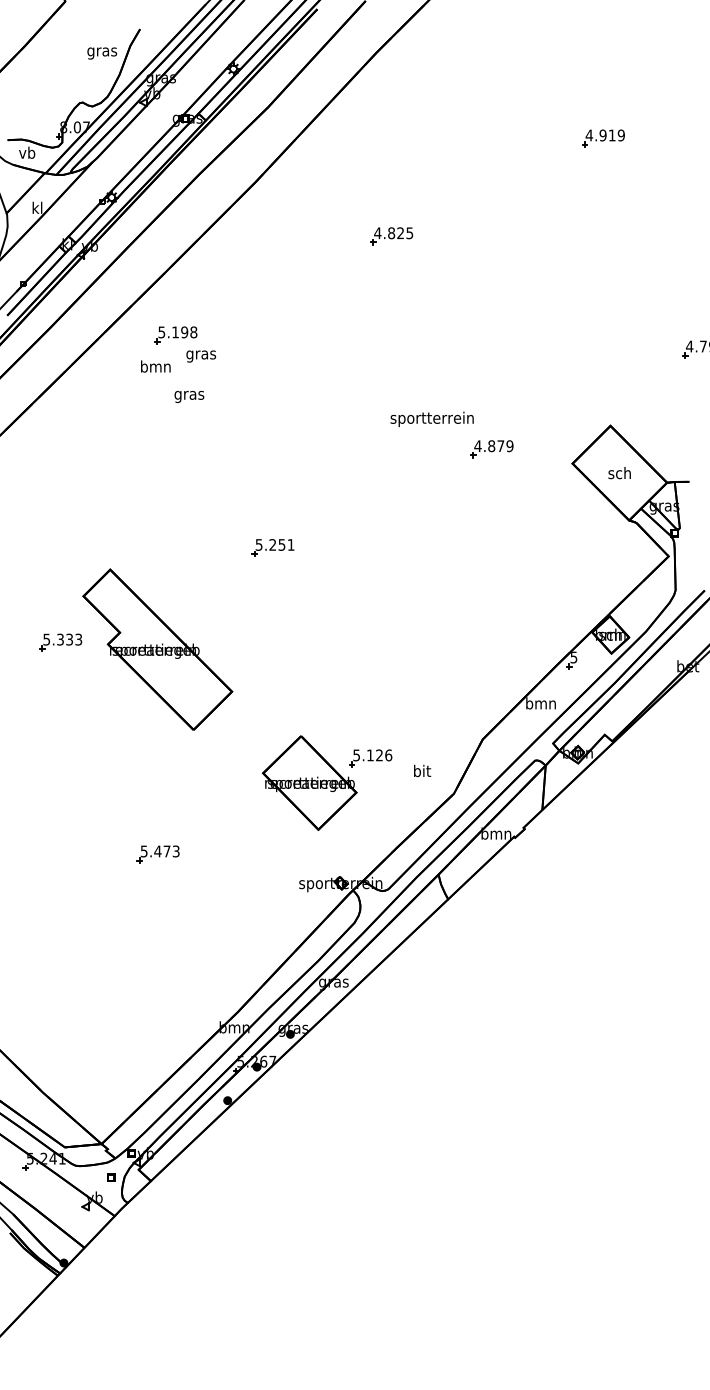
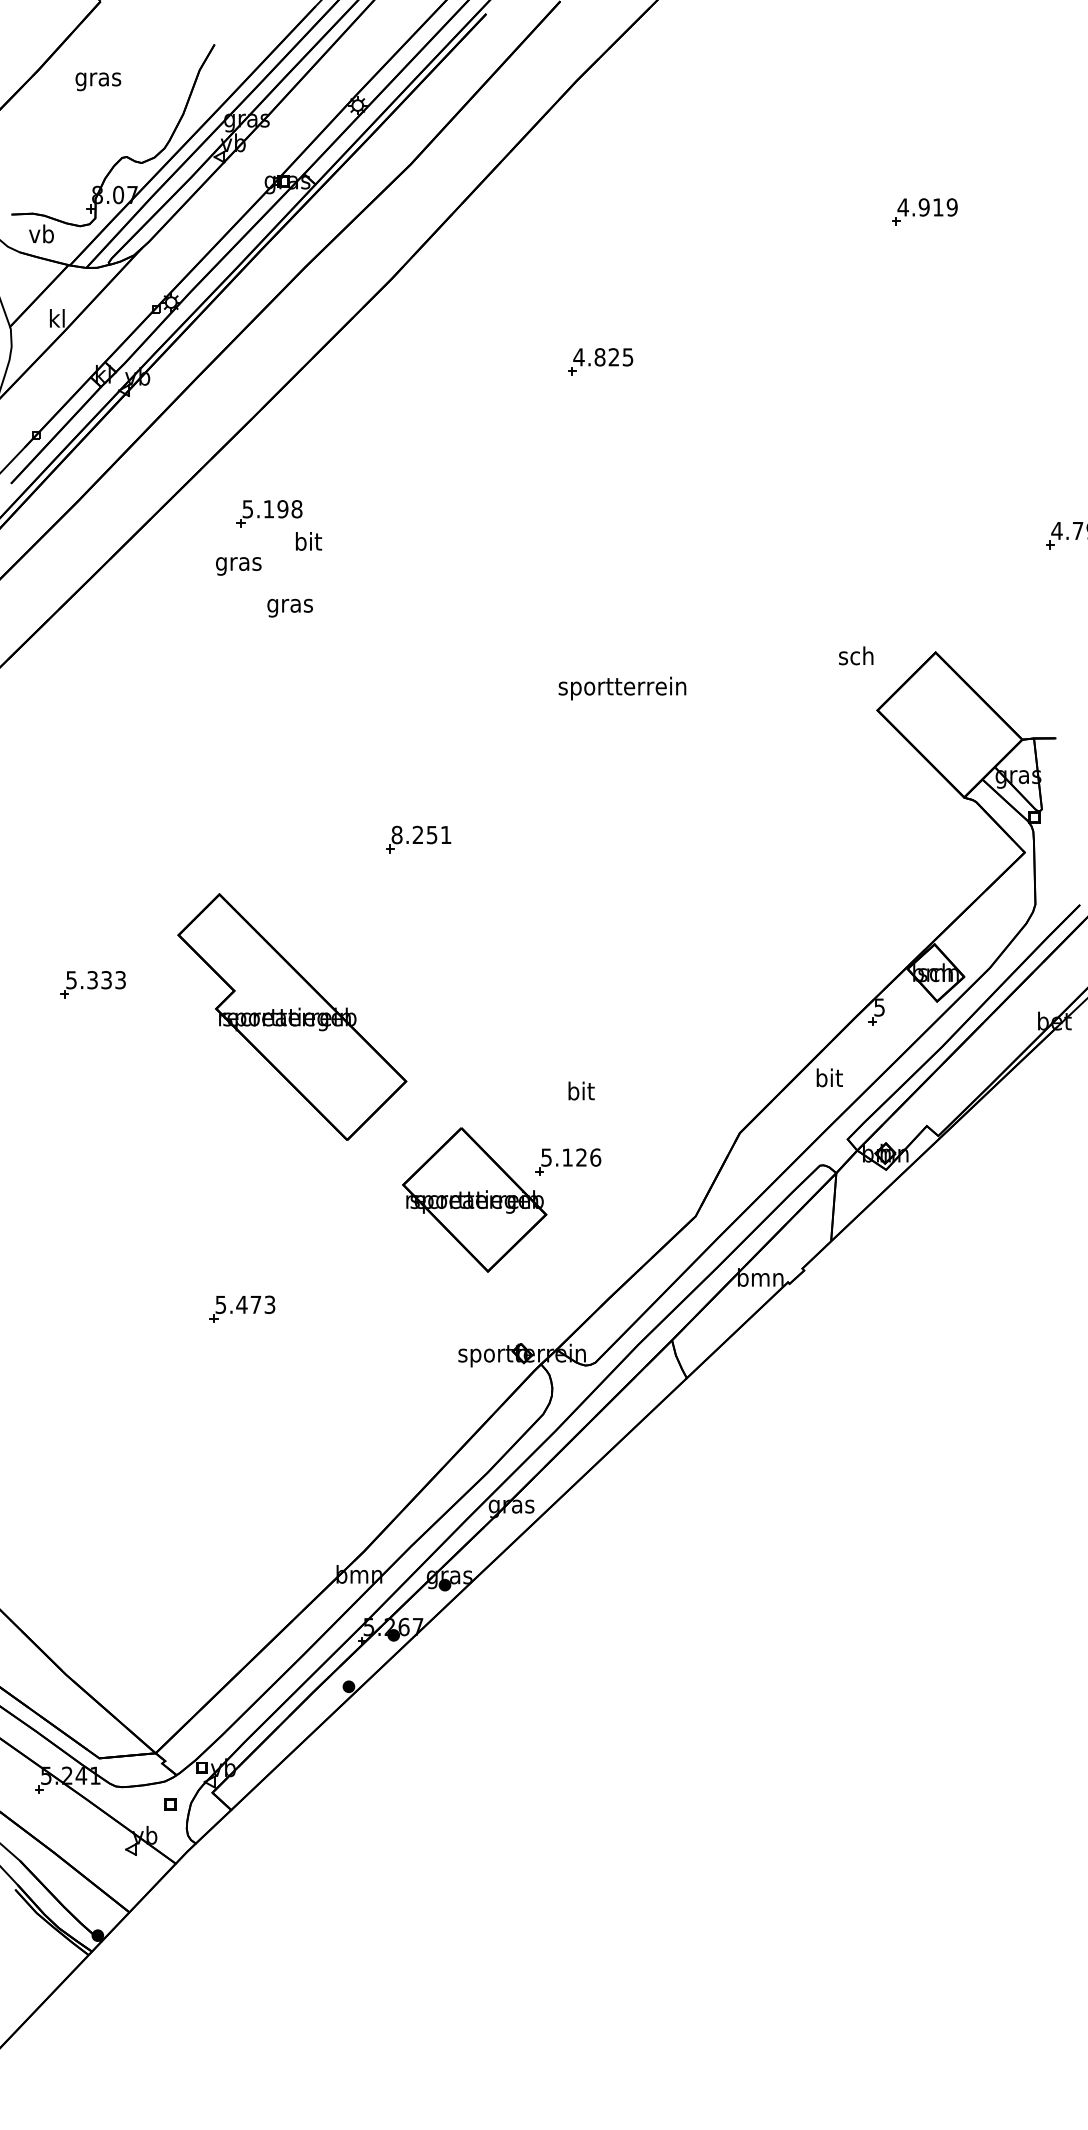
text: (102, 53) -> (98, 81), moved
text: (201, 354) -> (308, 543), gras -> bit
text: (155, 367) -> (238, 563), bmn -> gras
text: (431, 418) -> (621, 687), moved
part: (491, 449) -> (753, 688), removed
text: (619, 473) -> (855, 656), moved
text: (258, 544) -> (396, 834), 5.251 -> 8.251
part: (157, 649) -> (291, 1016), moved
text: (540, 703) -> (828, 1078), bmn -> bit
text: (422, 770) -> (581, 1090), moved

